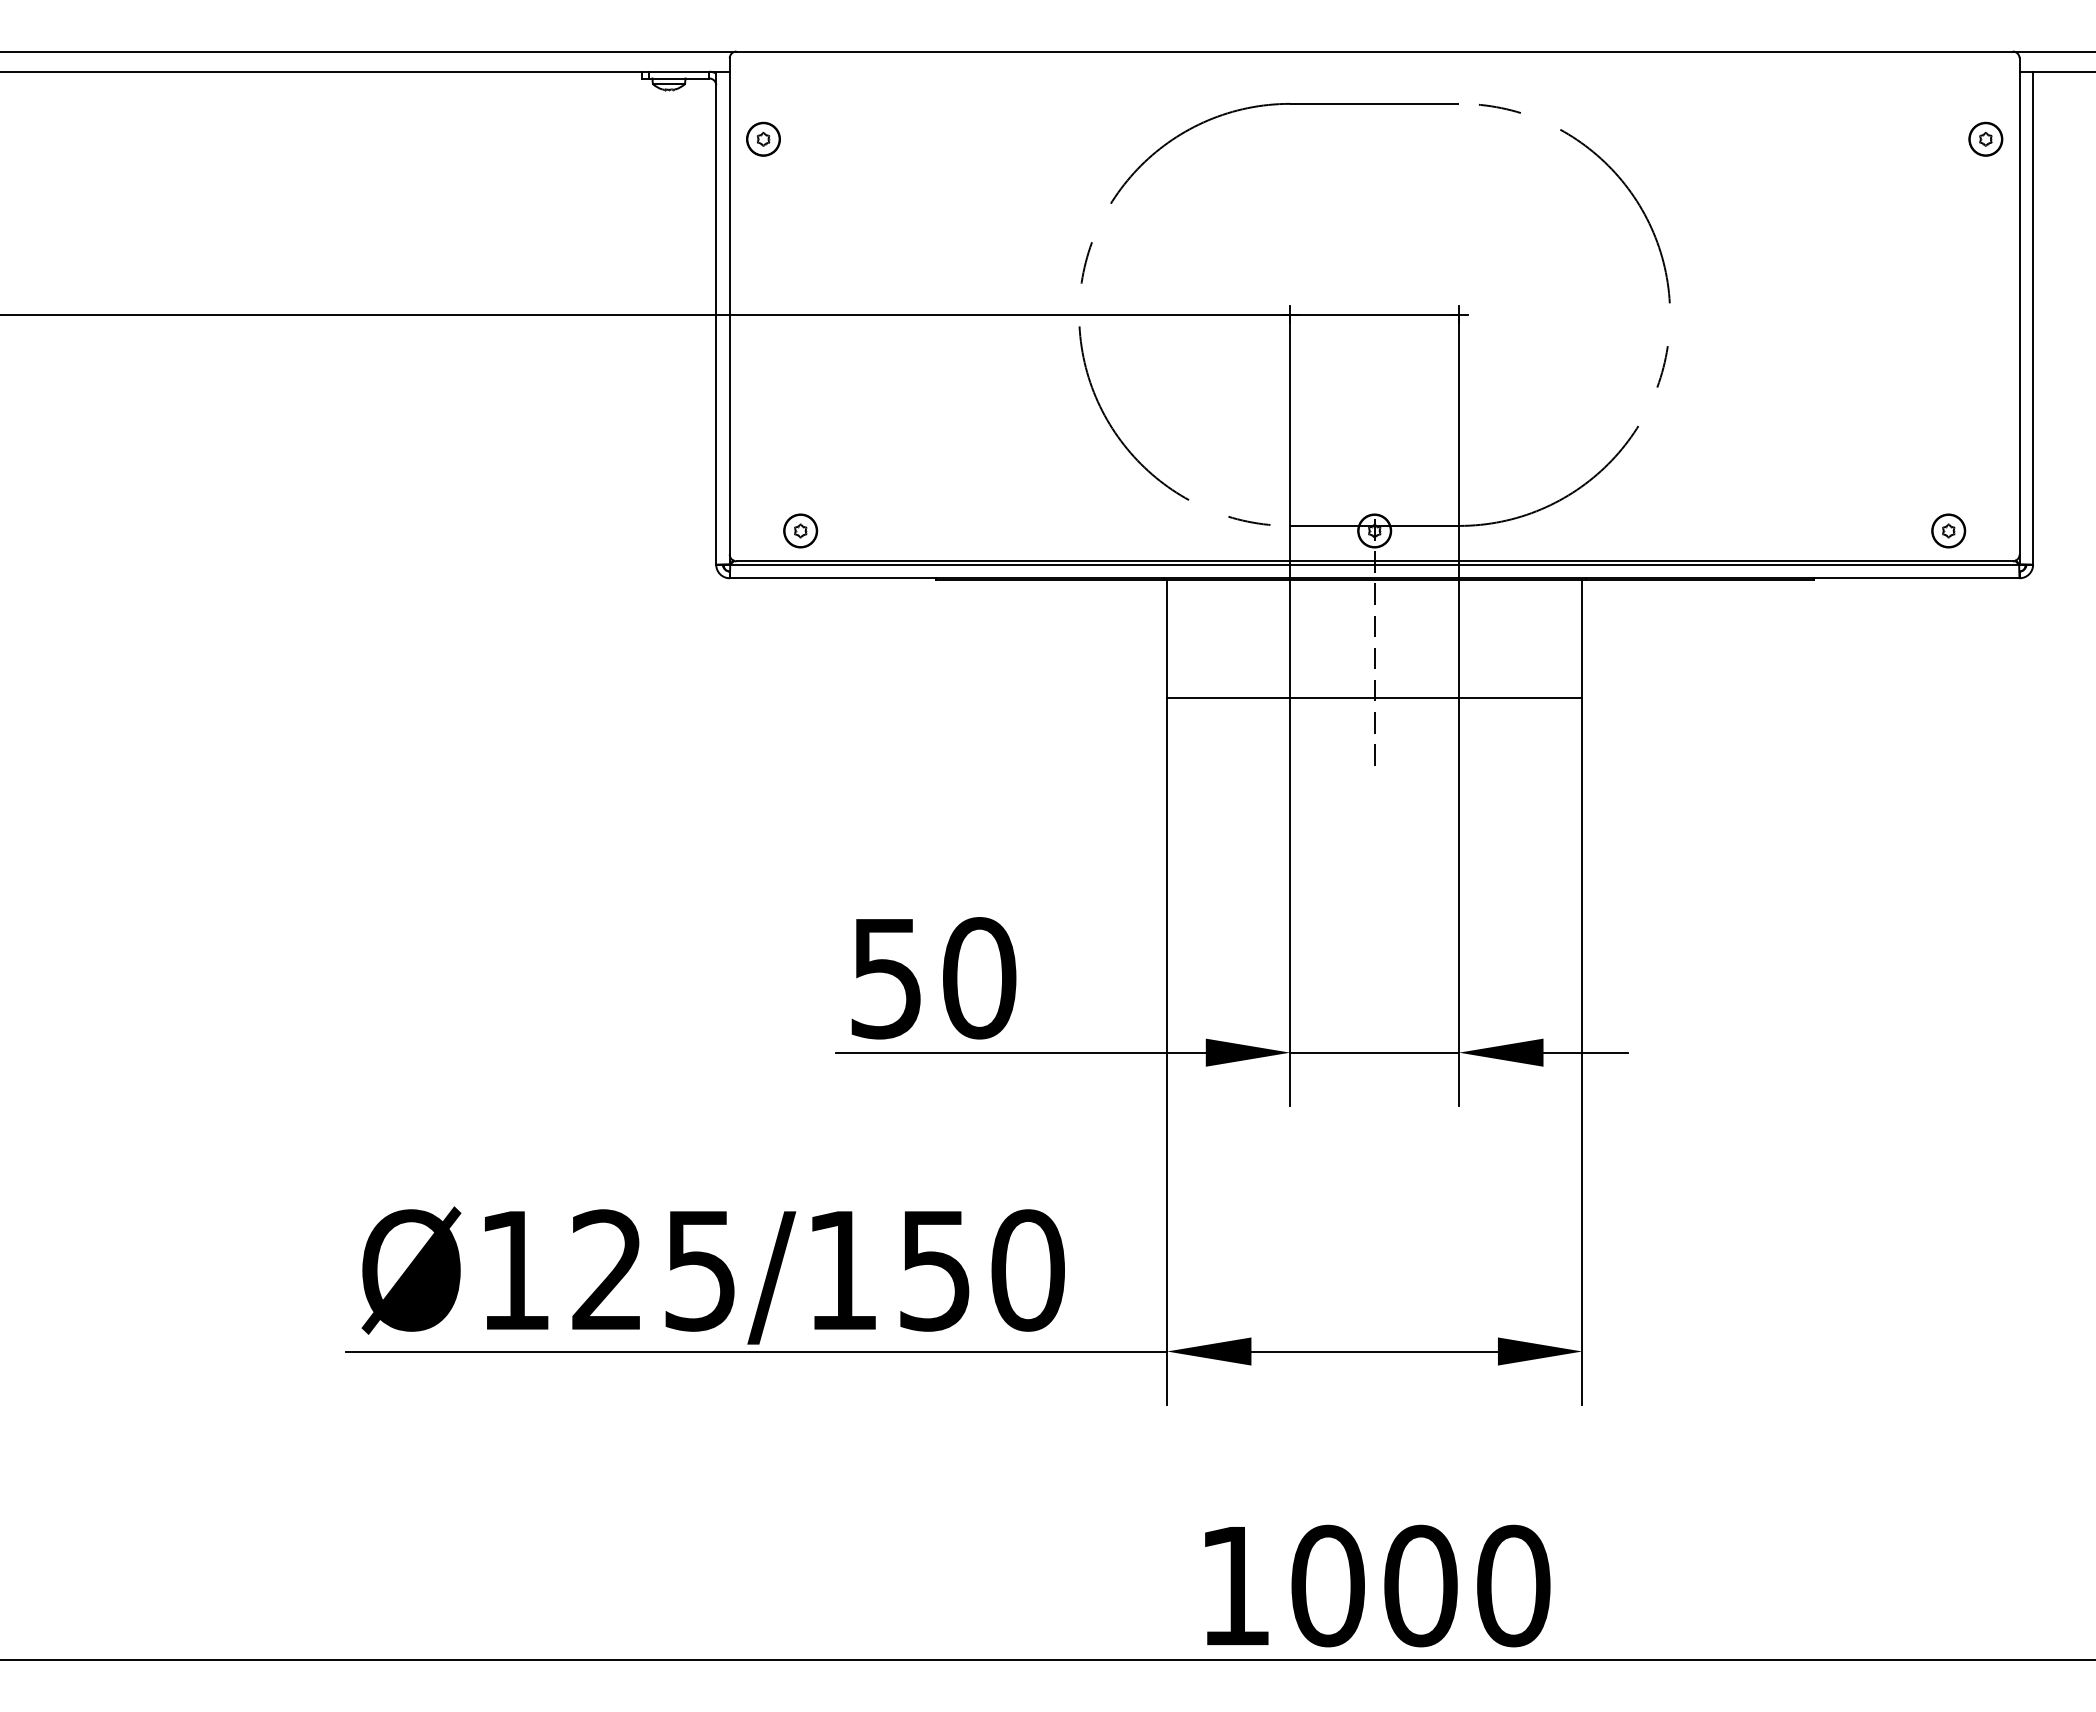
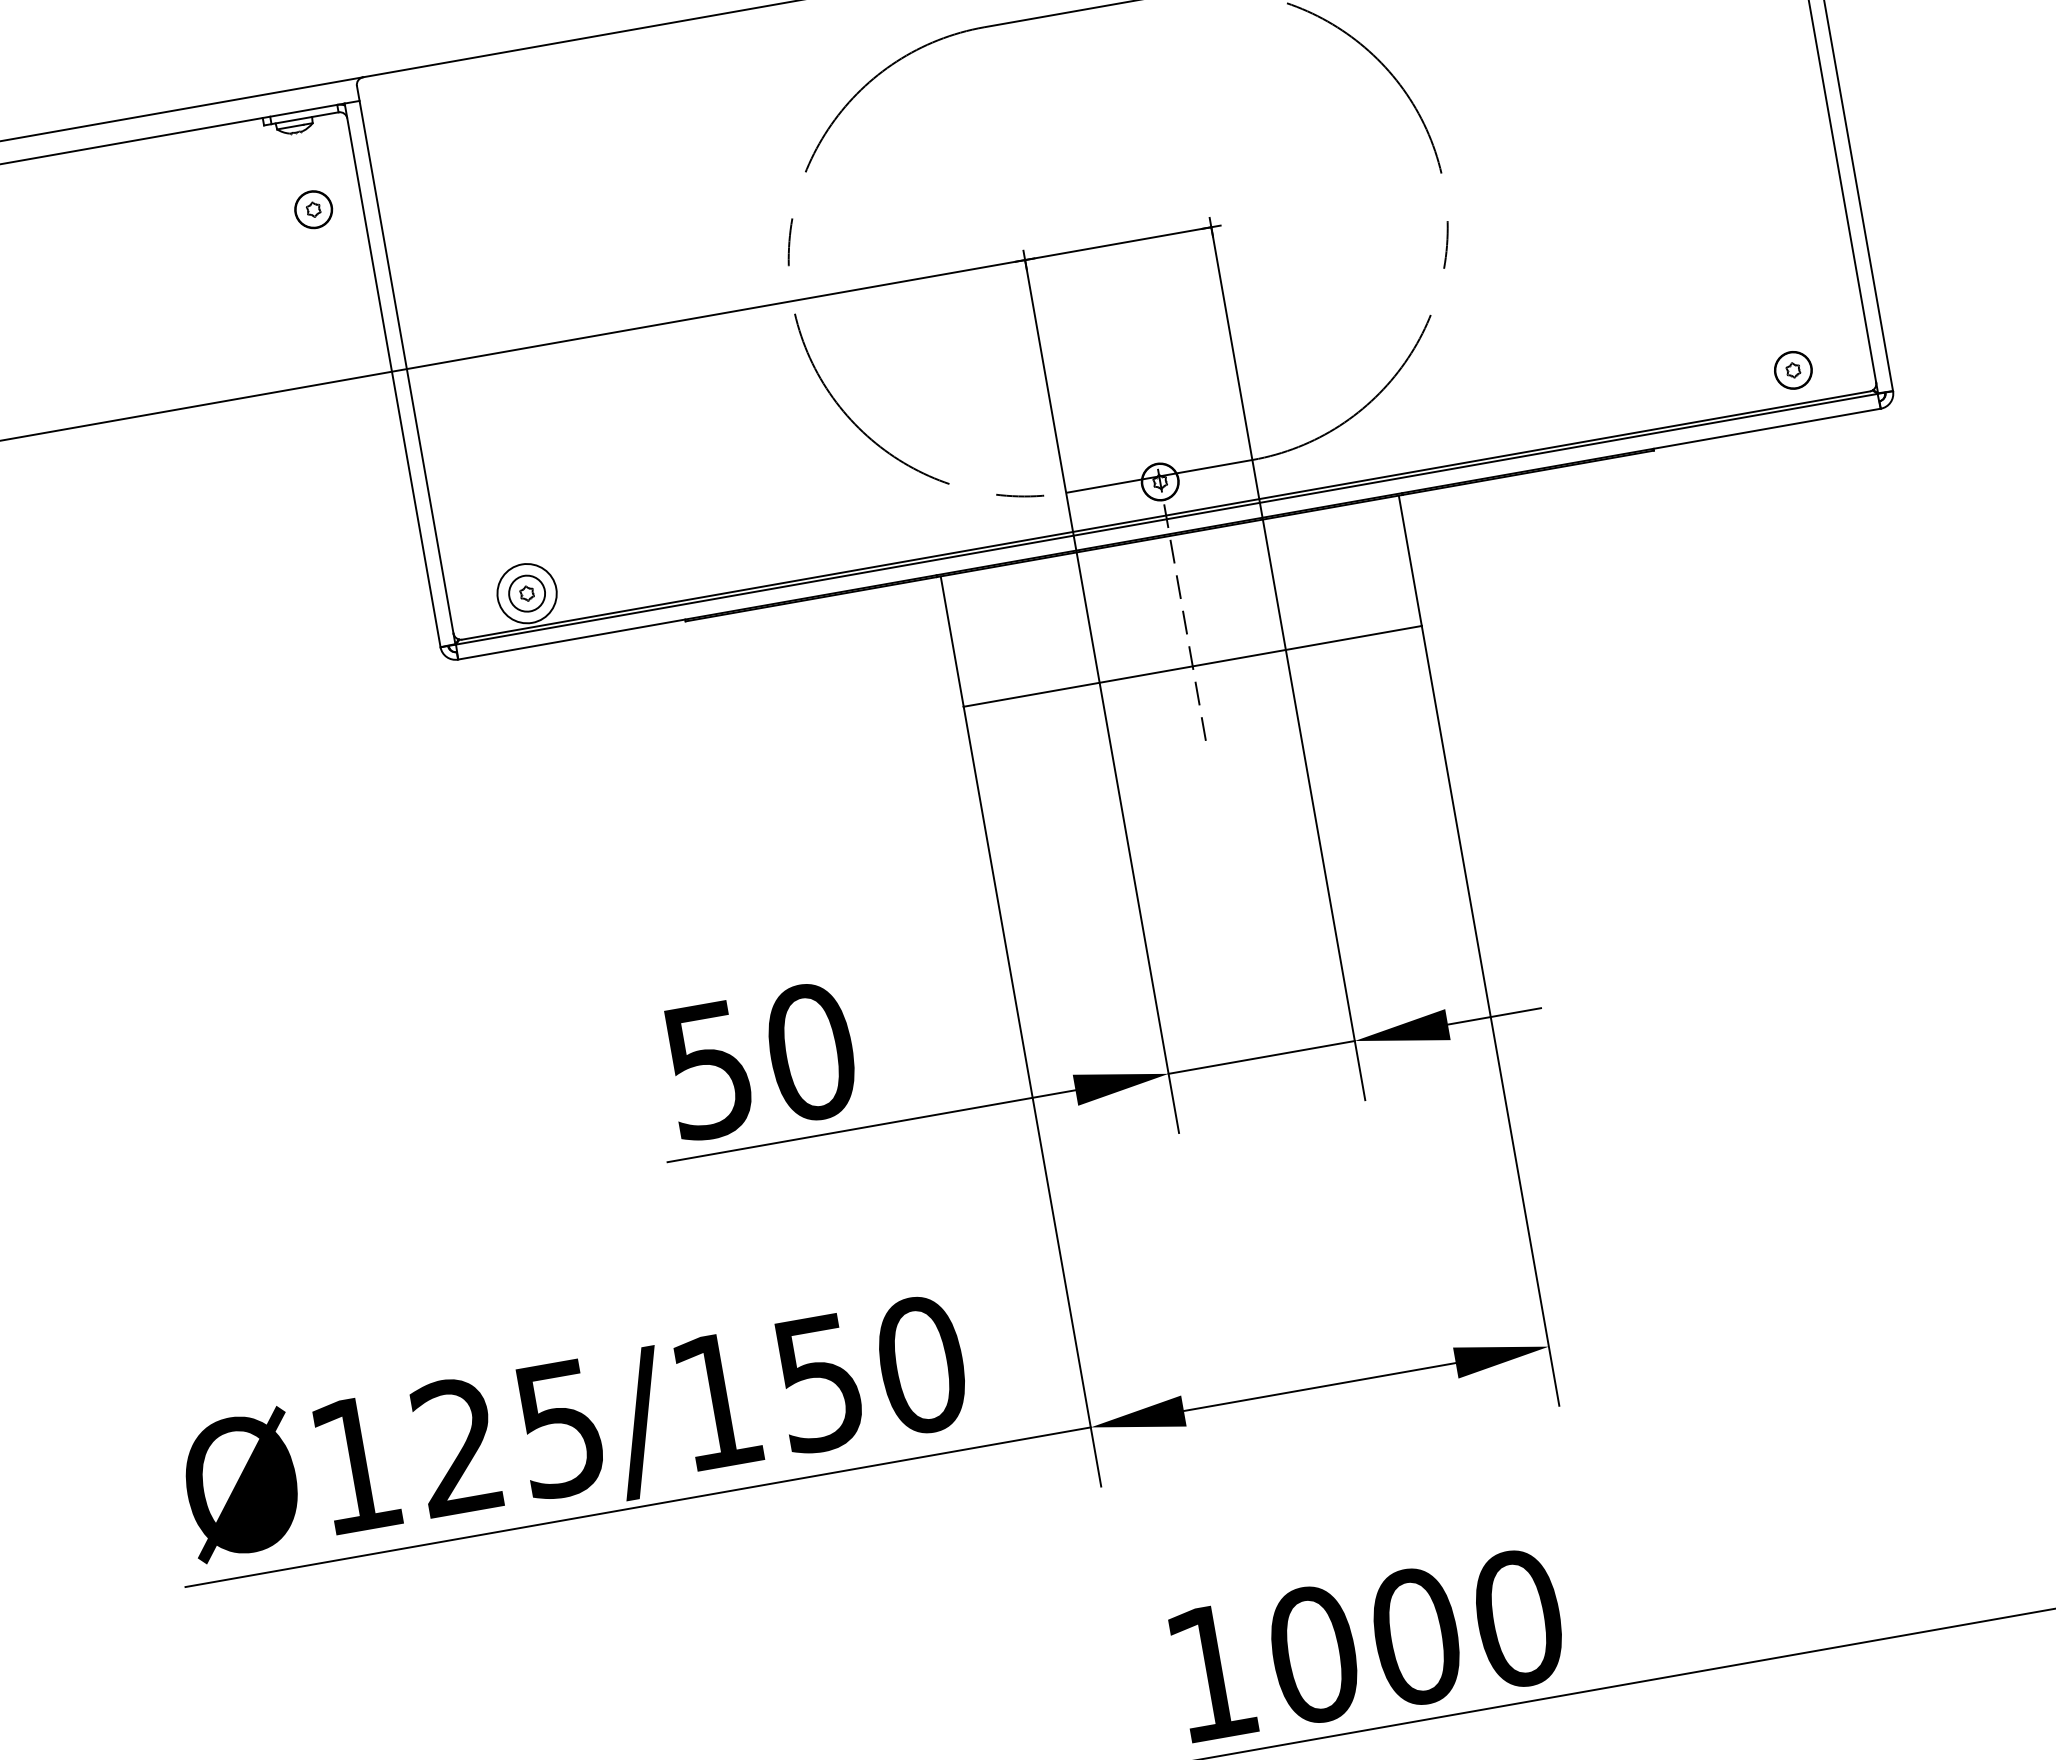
part: (763, 138) -> (313, 208), moved
circle: (800, 530) -> (526, 593), size x1.6

